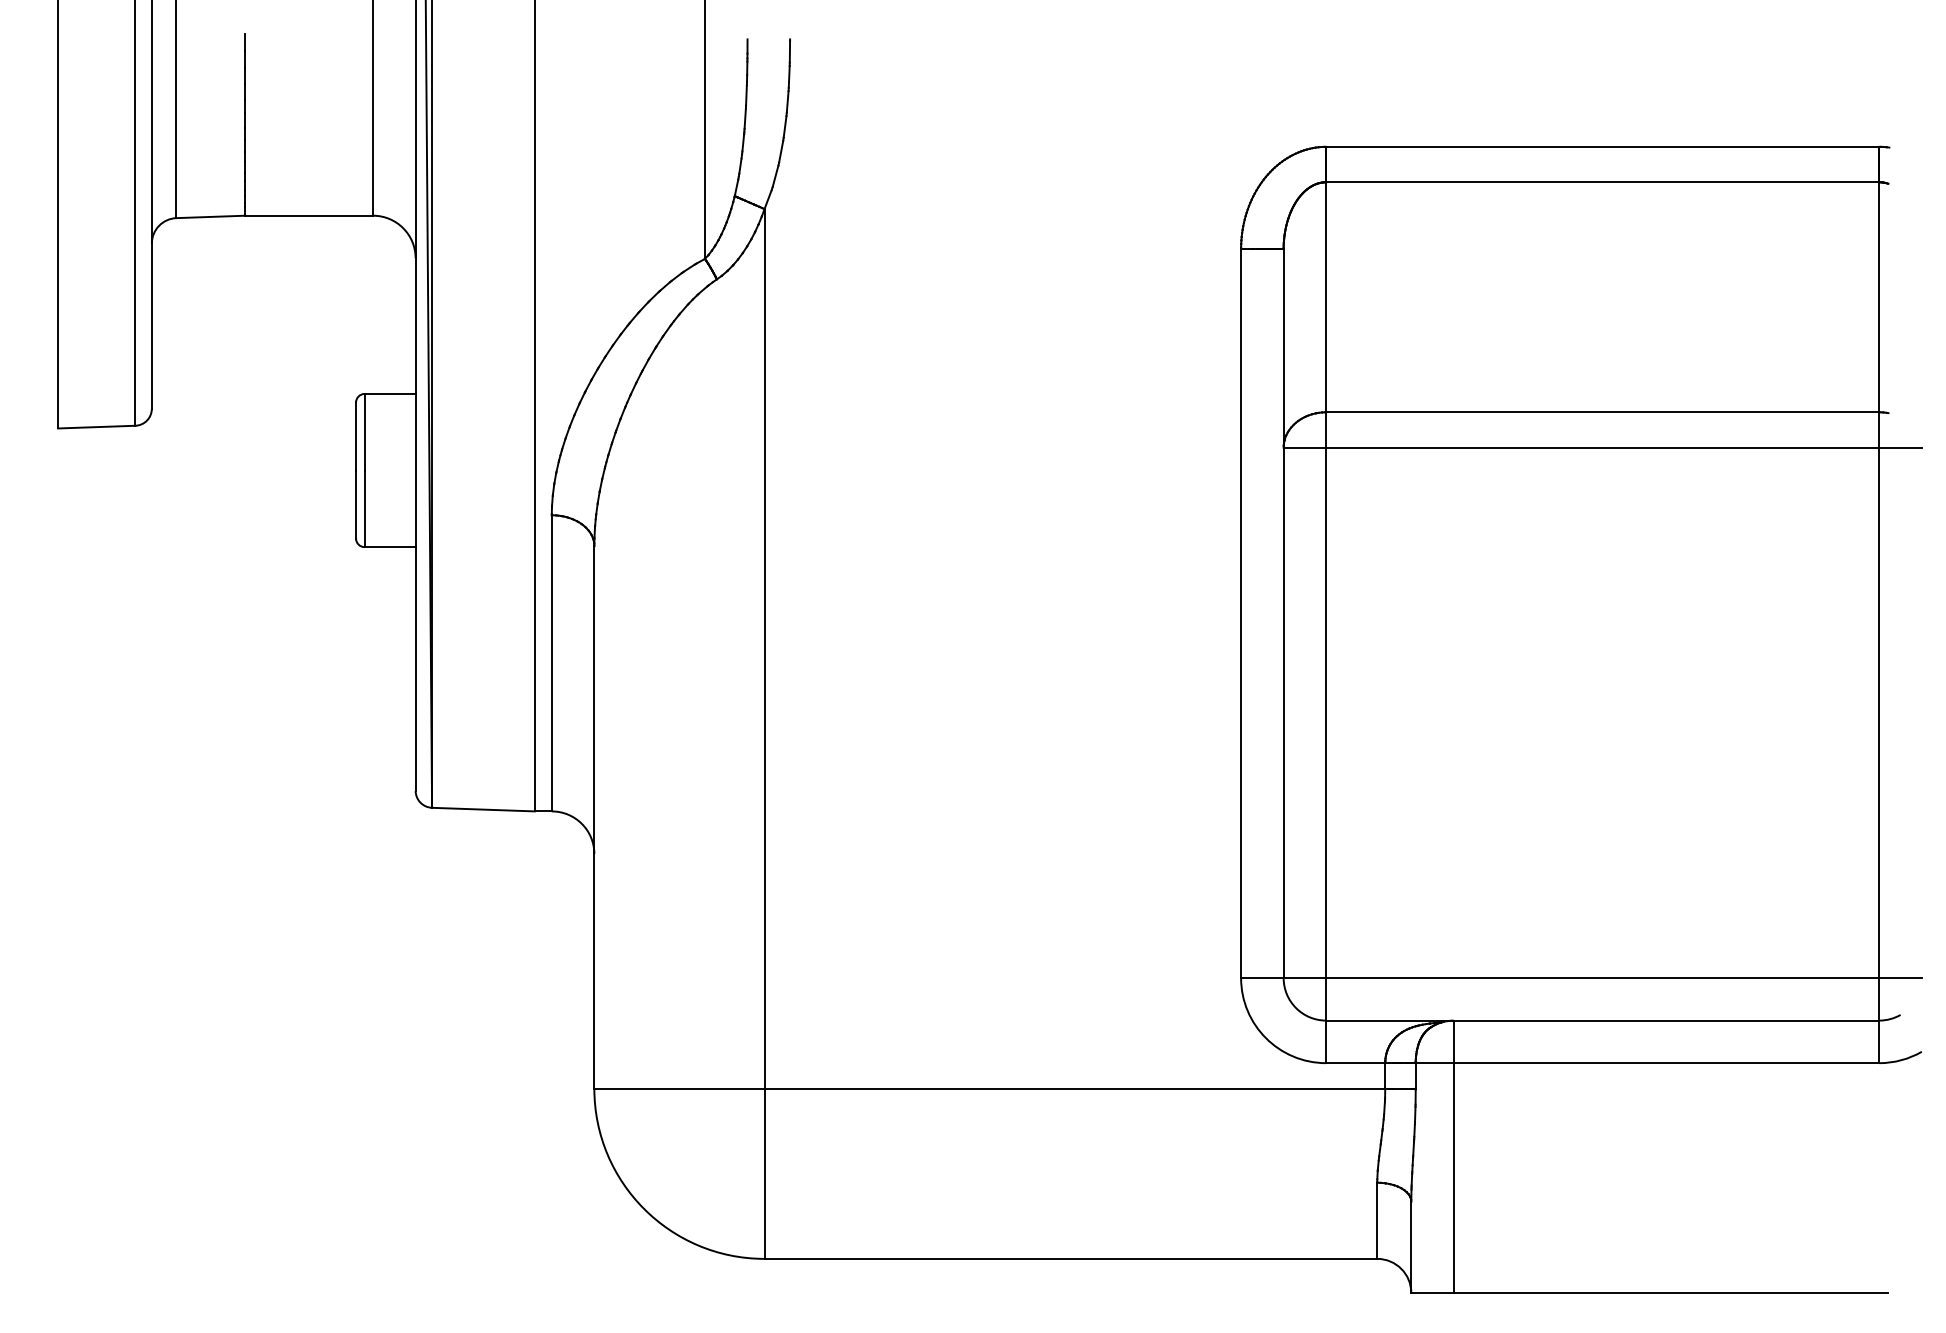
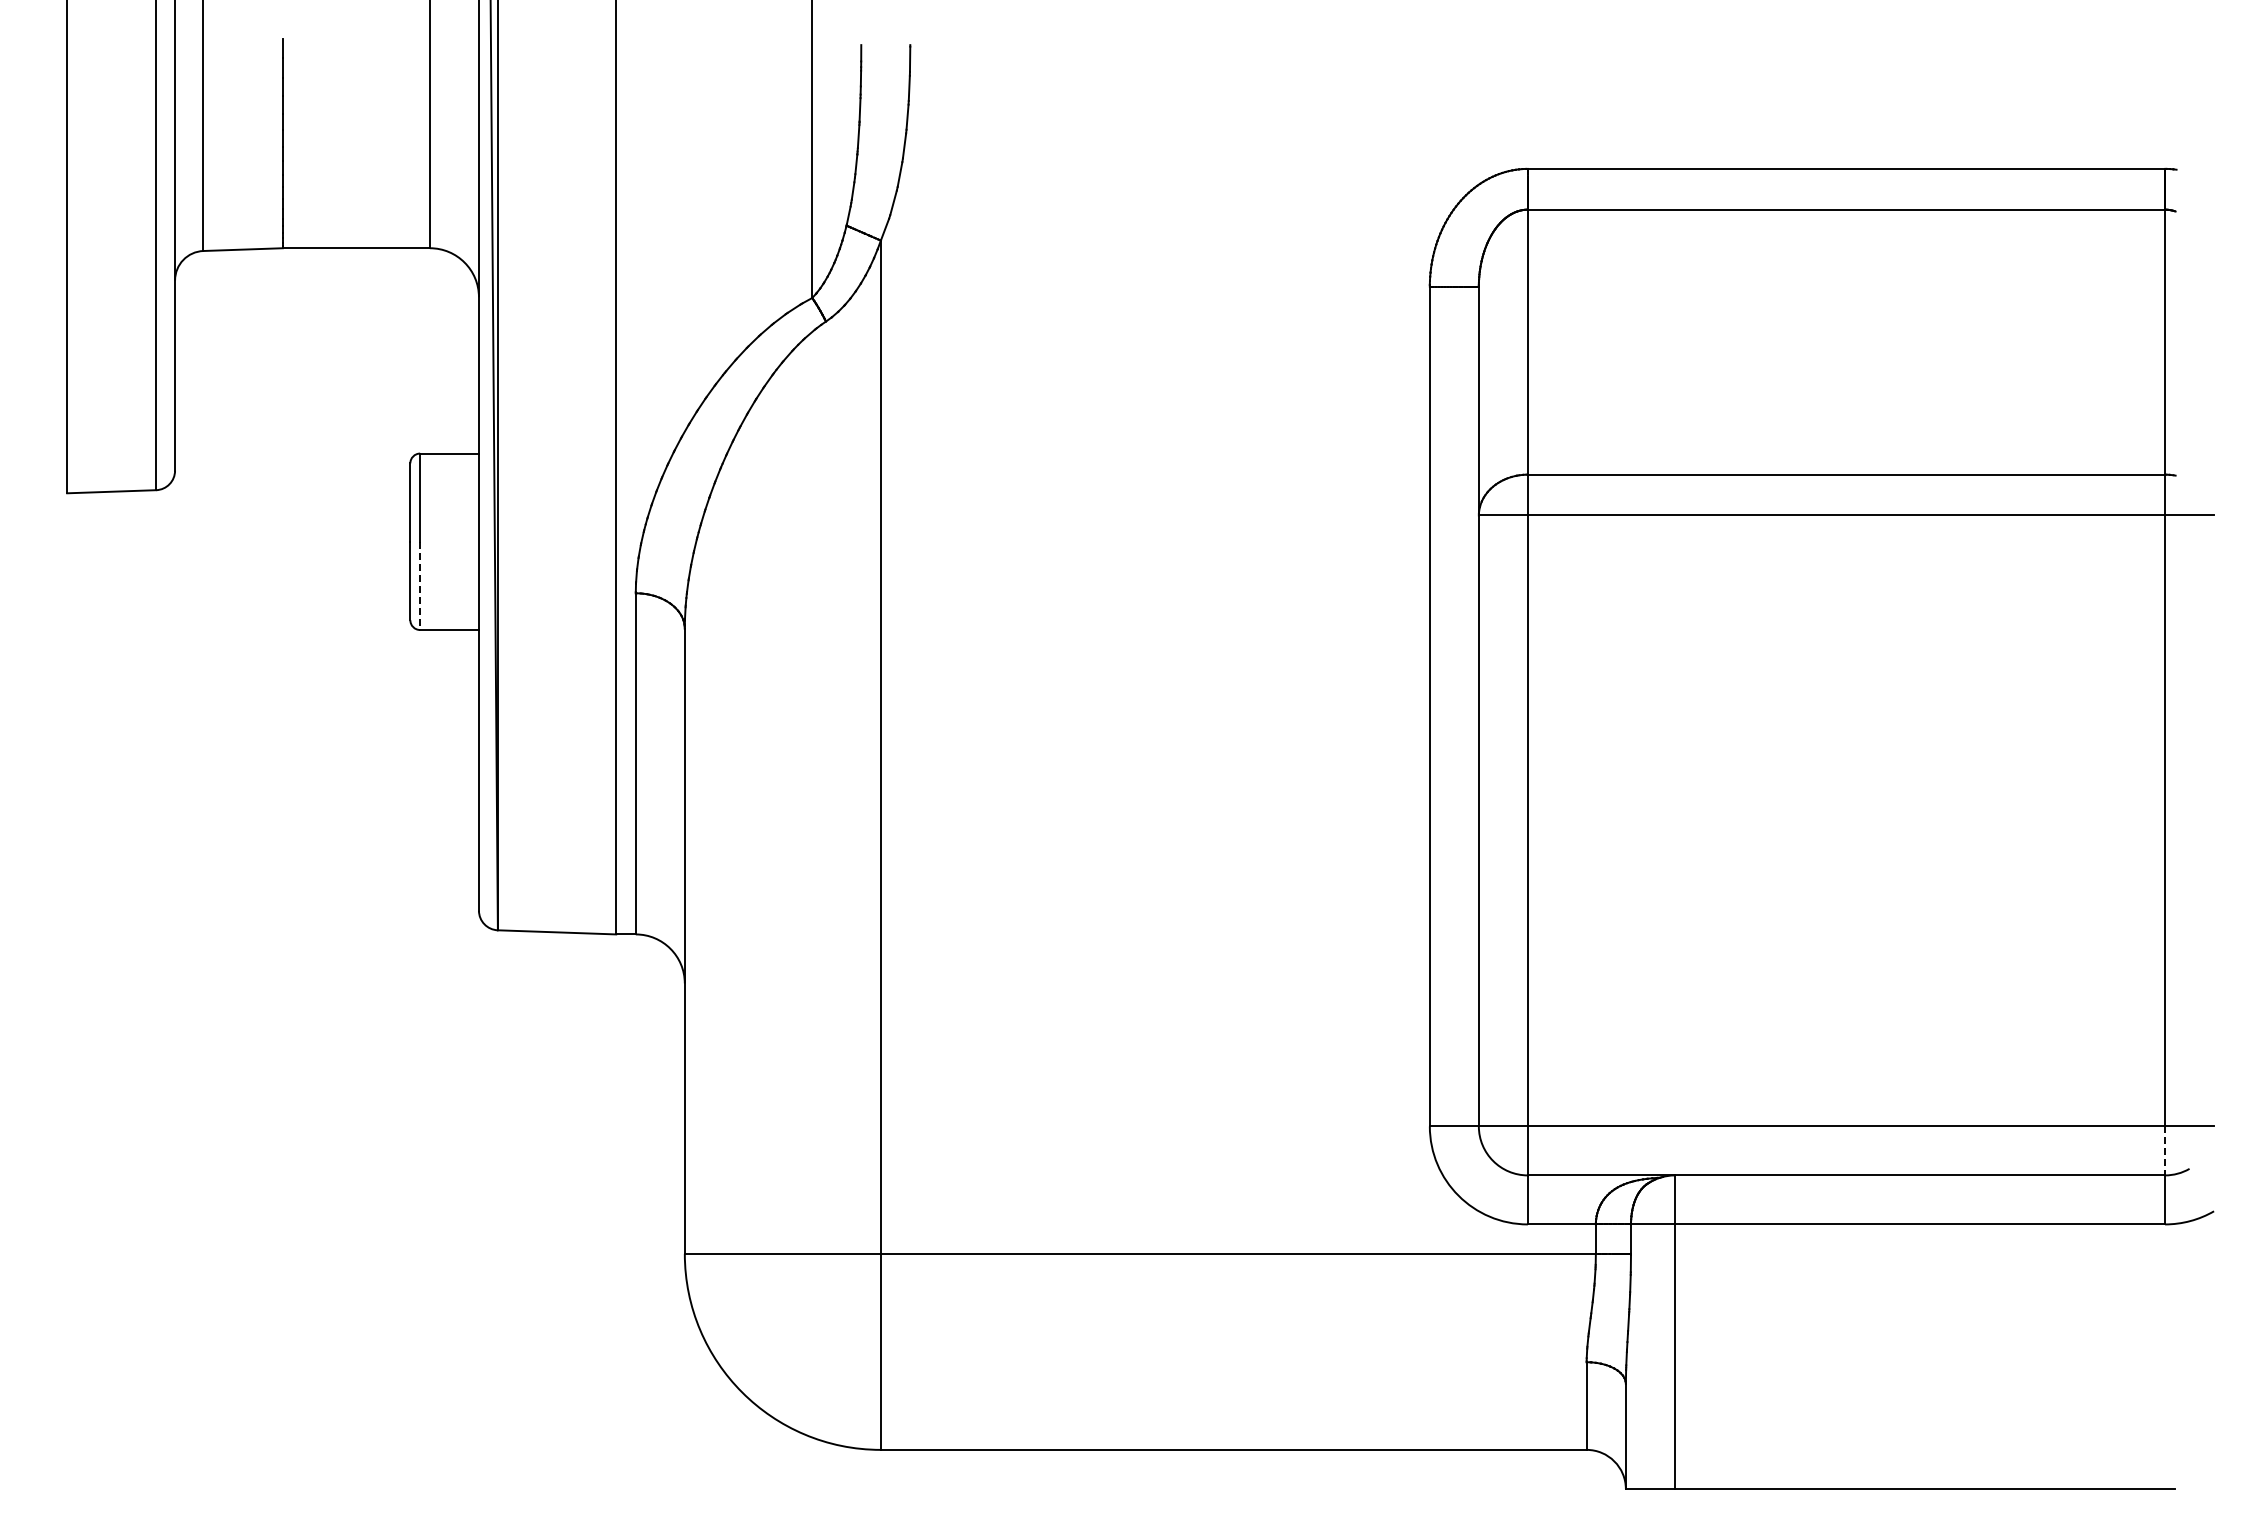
line: (364, 509) -> (420, 586), solid -> dashed
line: (1879, 998) -> (2165, 1150), solid -> dashed

